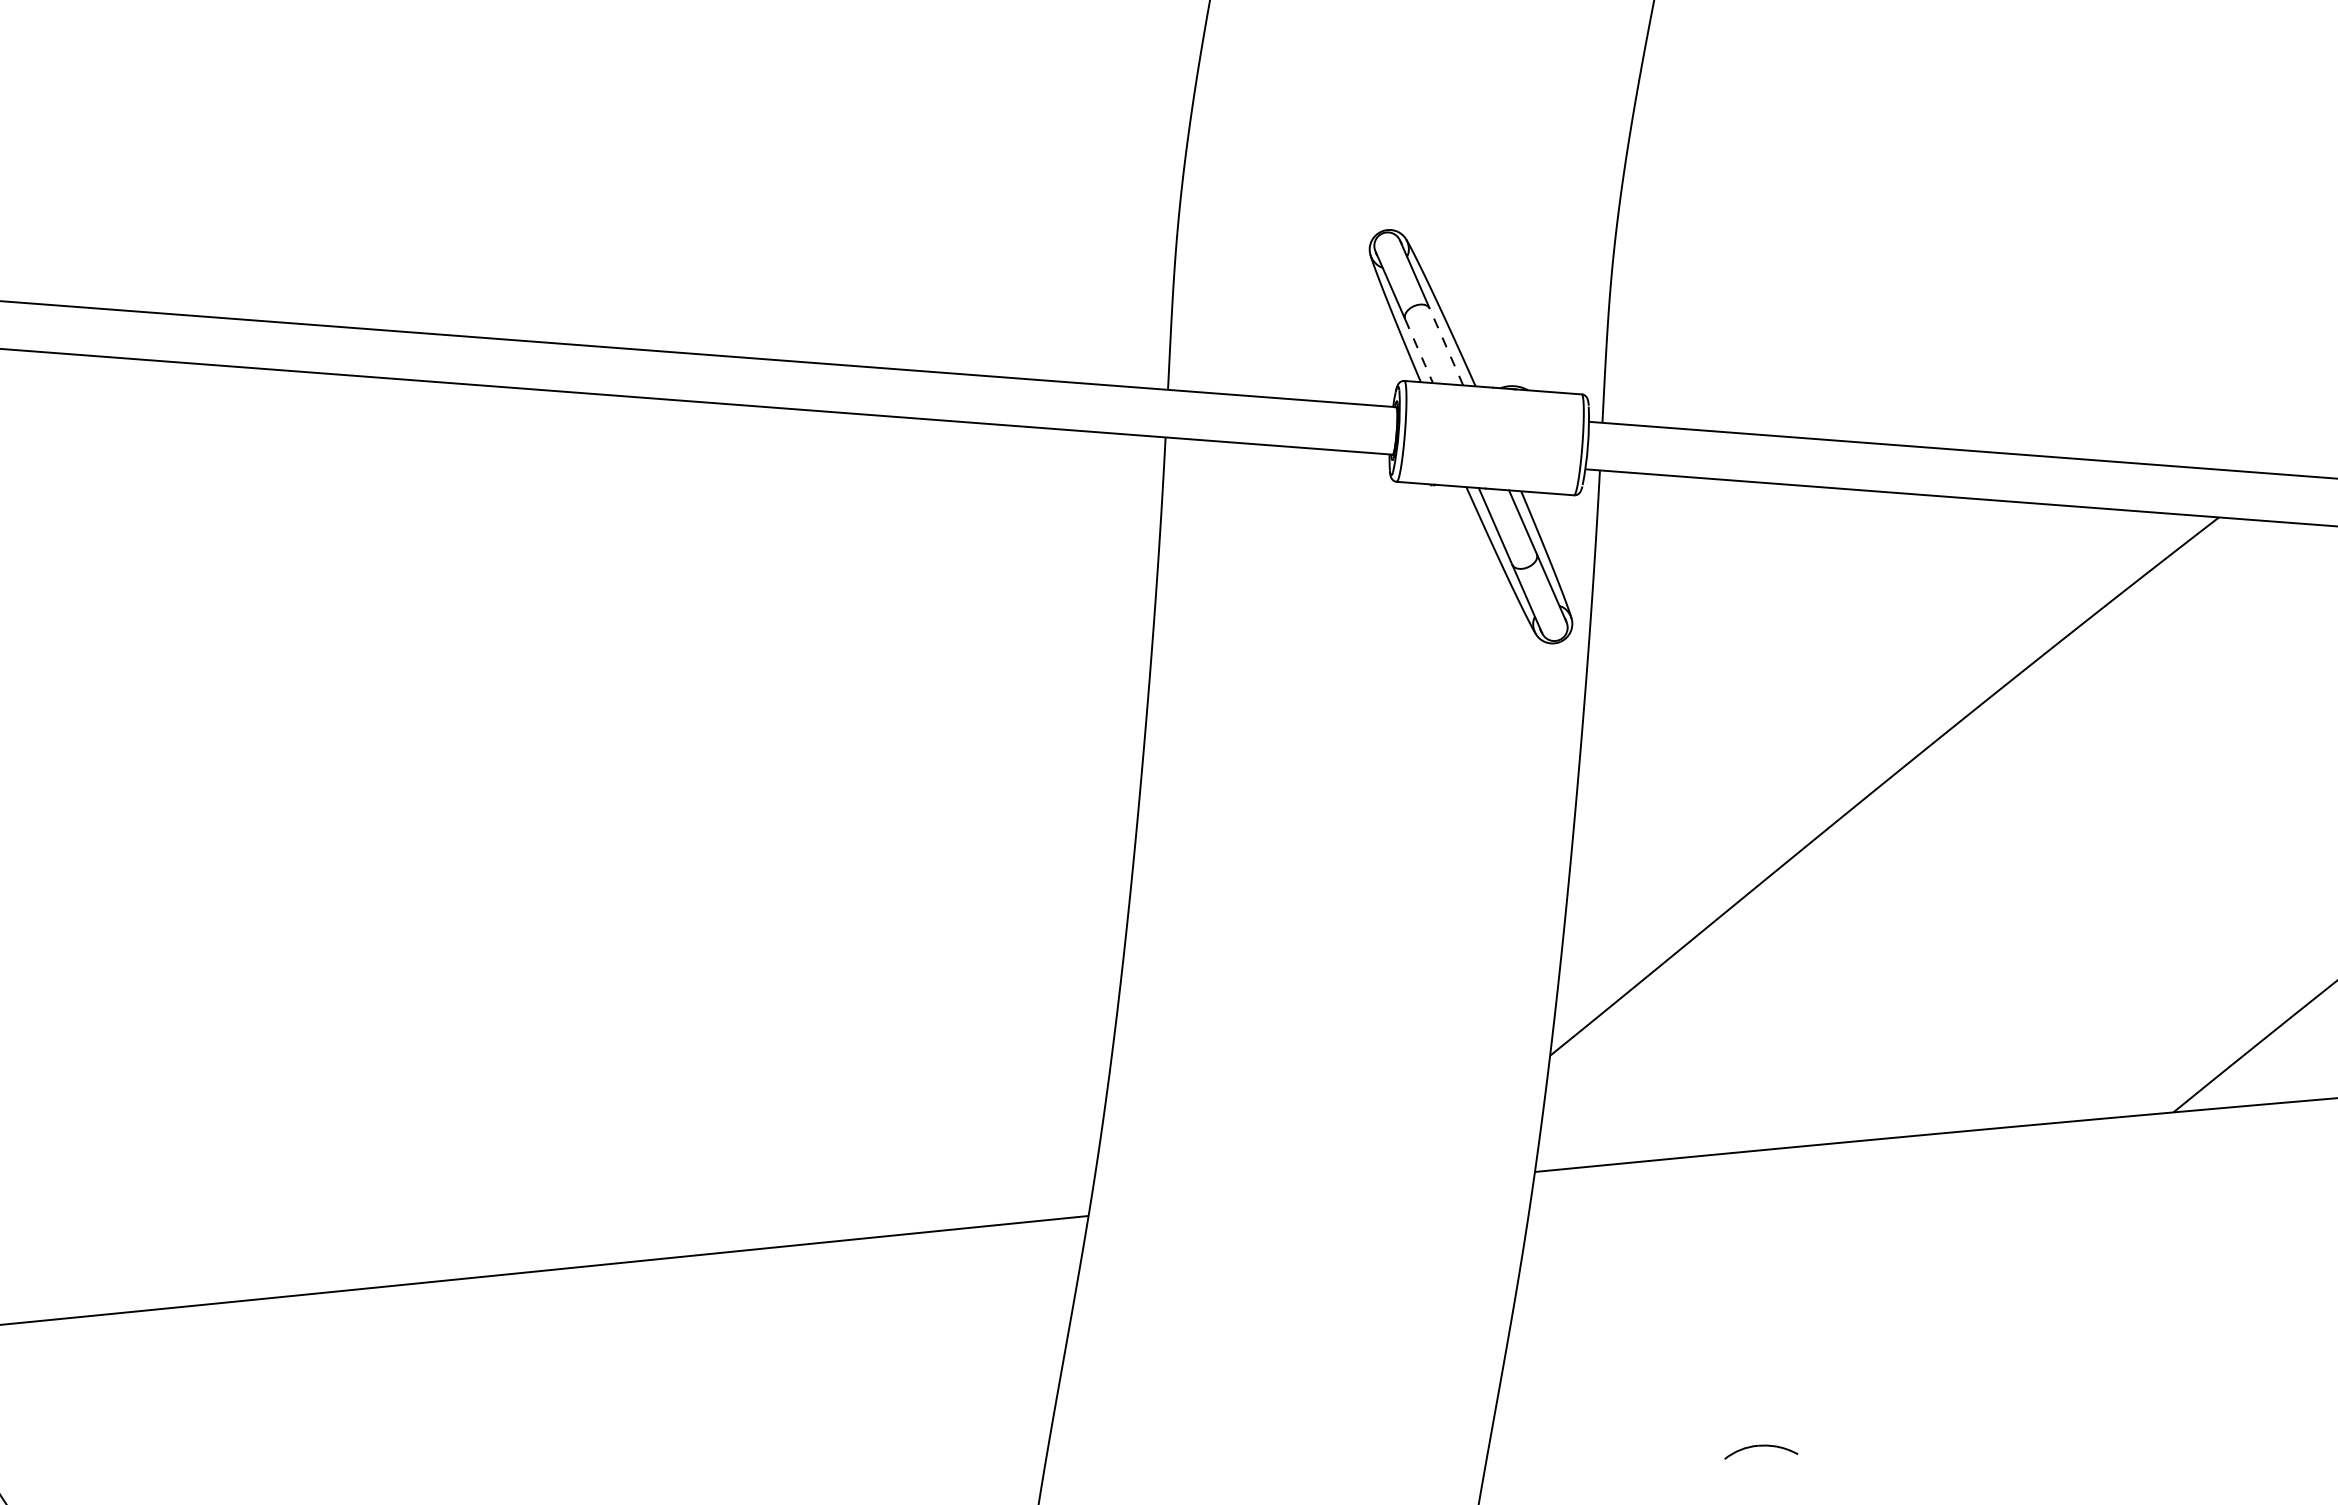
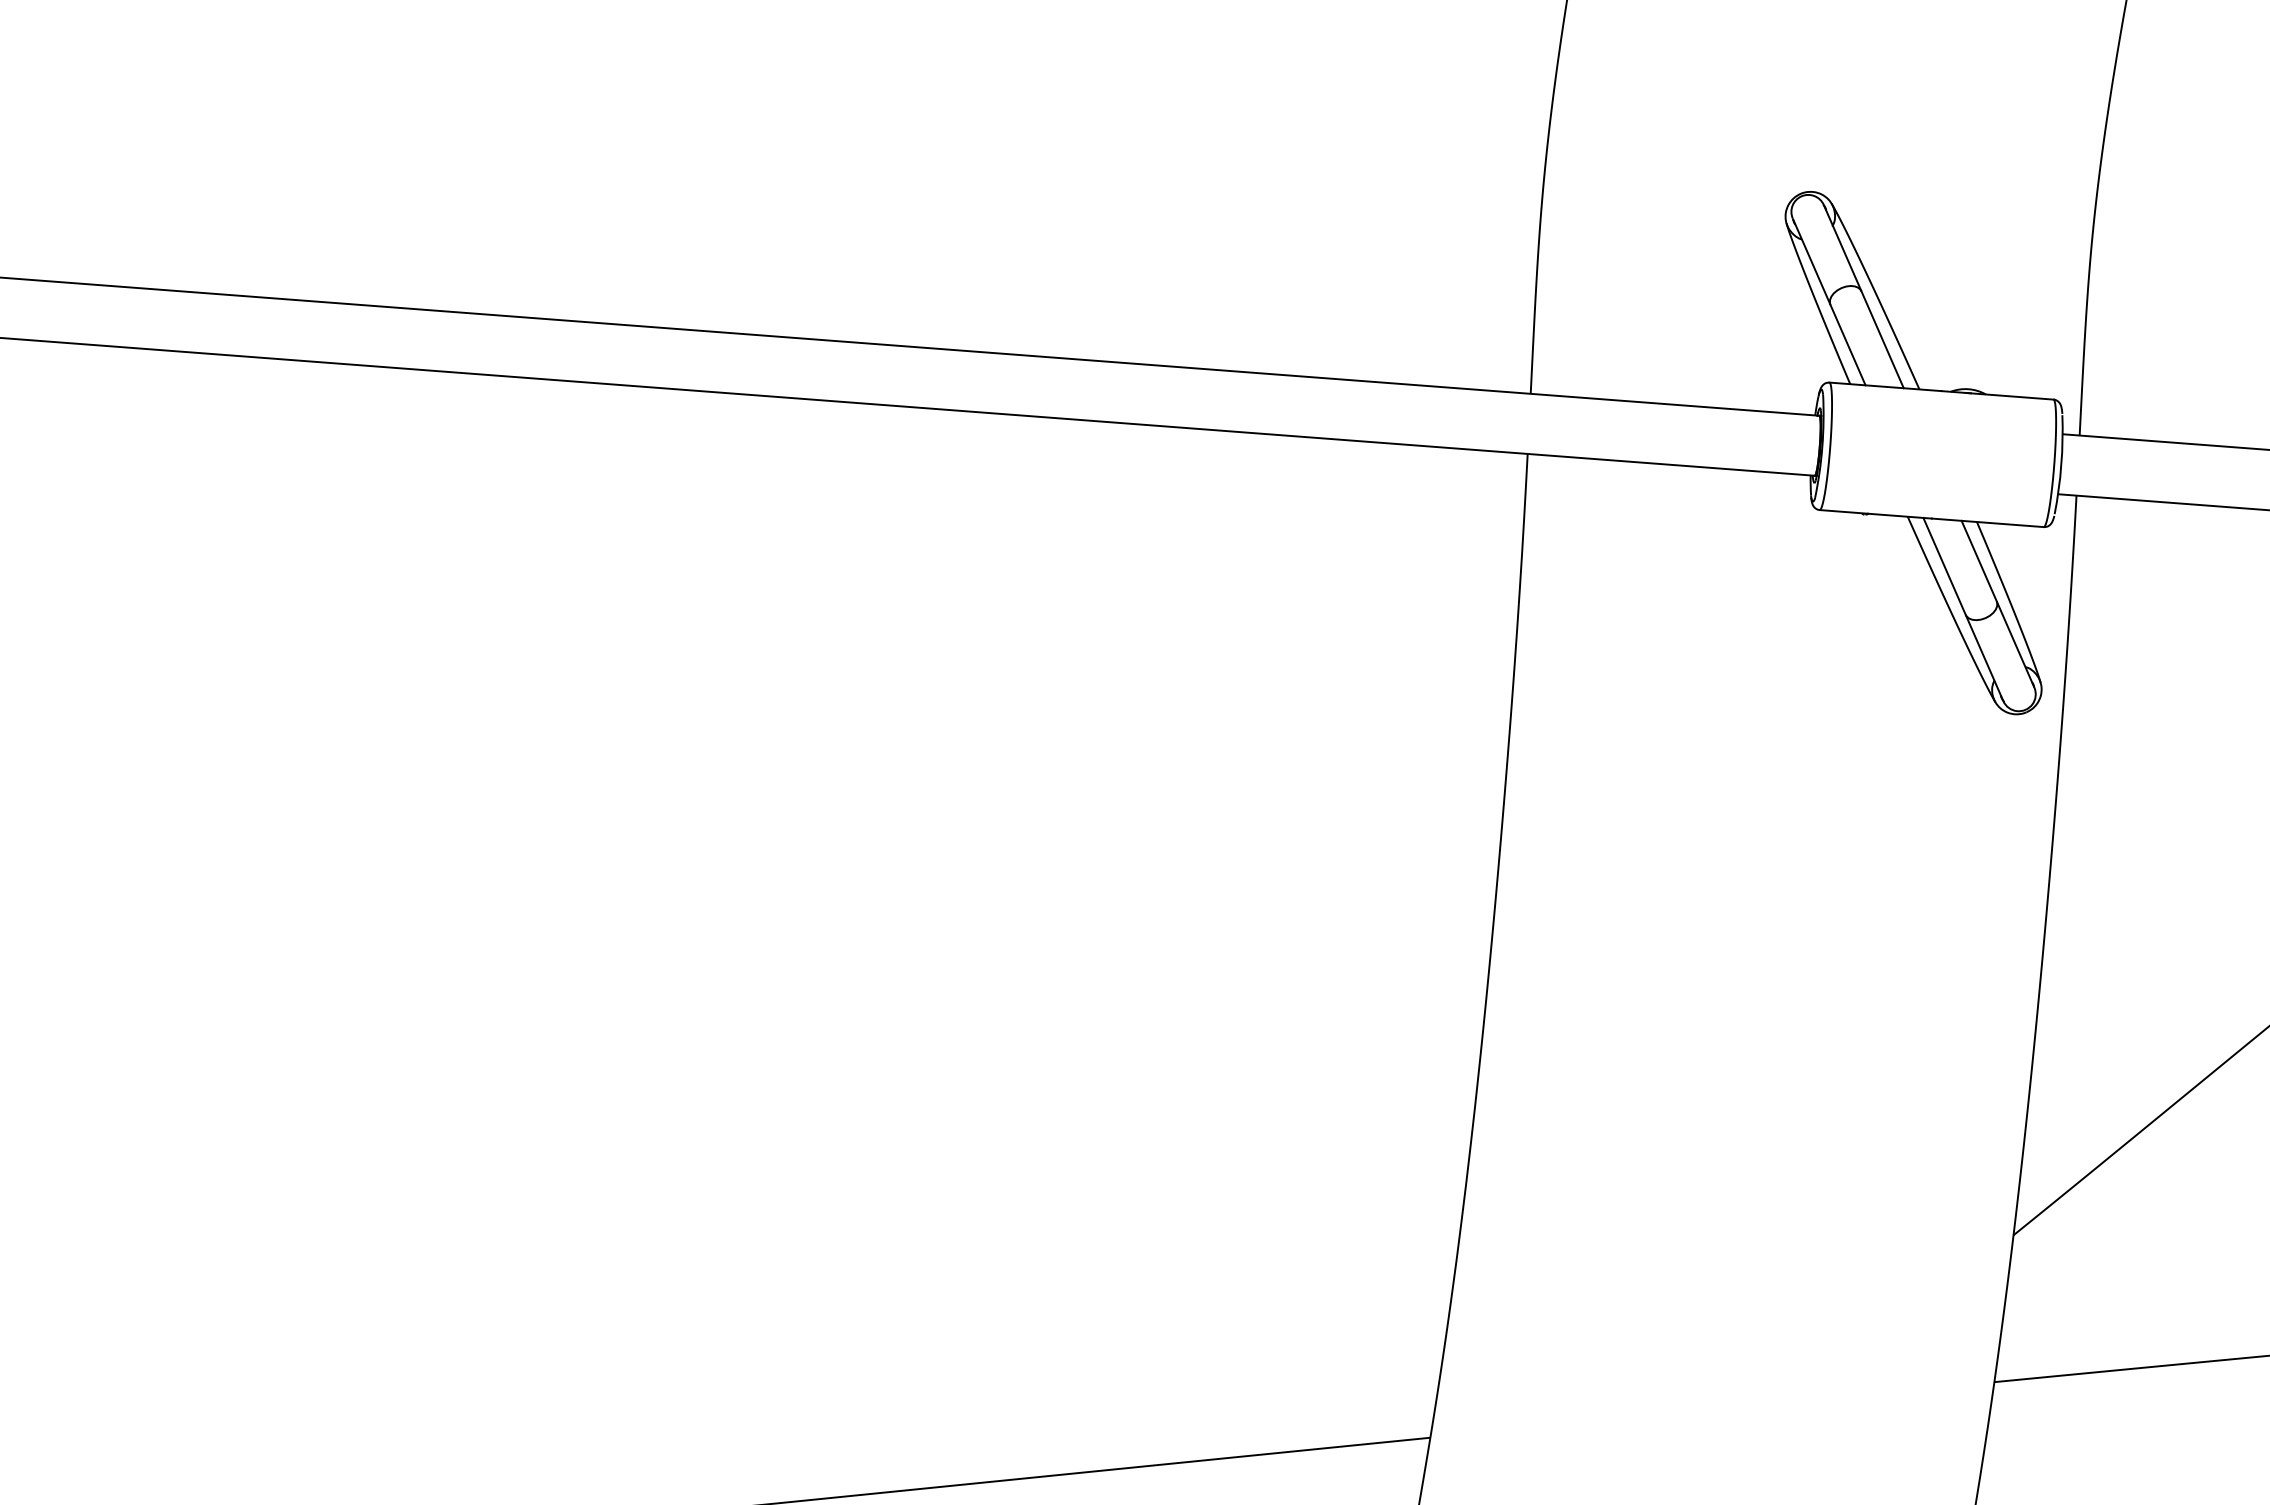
line: (1446, 347) -> (1882, 340), dashed -> solid
line: (1419, 351) -> (1848, 345), dashed -> solid

